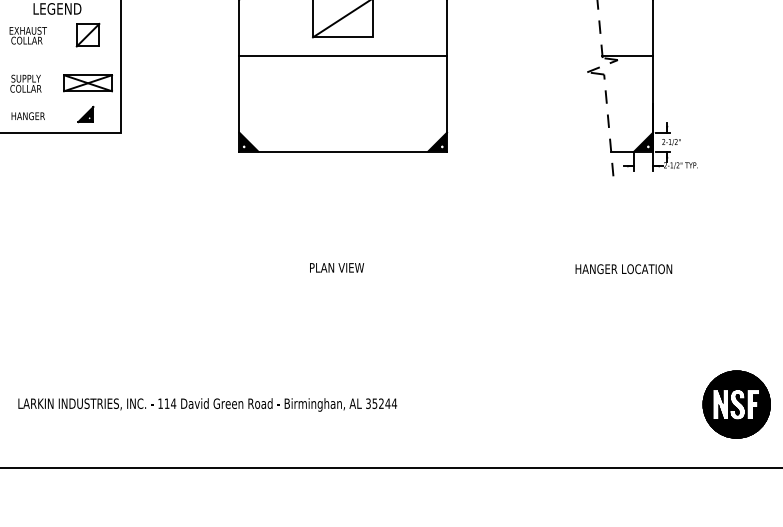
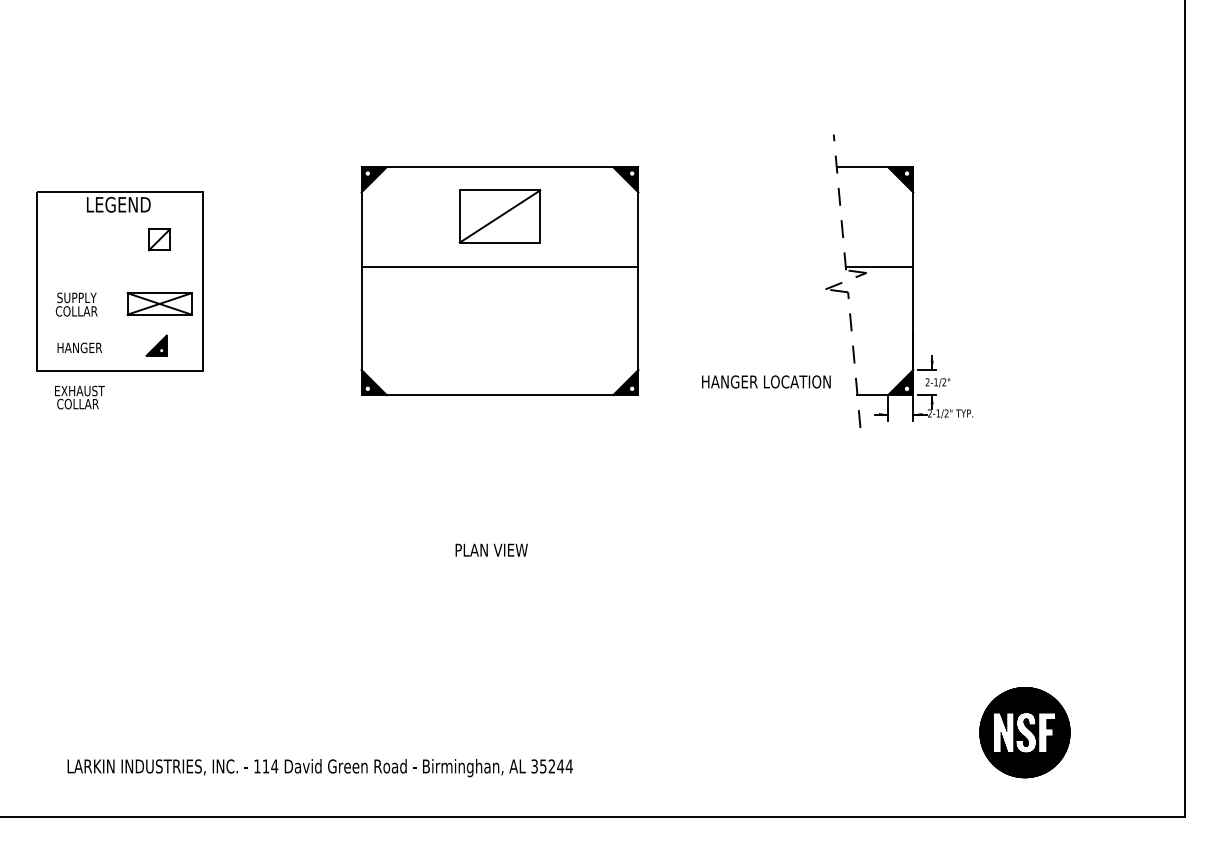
part: (87, 34) -> (159, 239), size x0.7
text: (28, 35) -> (79, 397), moved
text: (623, 268) -> (766, 381), moved
text: (207, 405) -> (319, 768), moved

